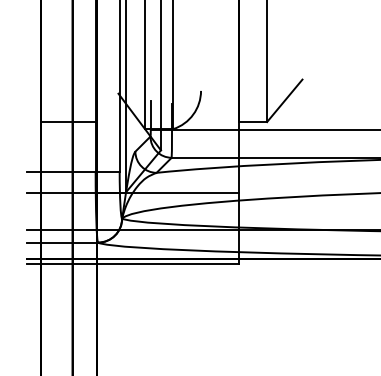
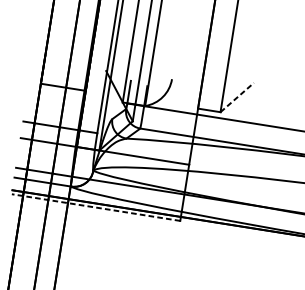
line: (284, 100) -> (237, 97), solid -> dashed
line: (132, 263) -> (95, 207), solid -> dashed

